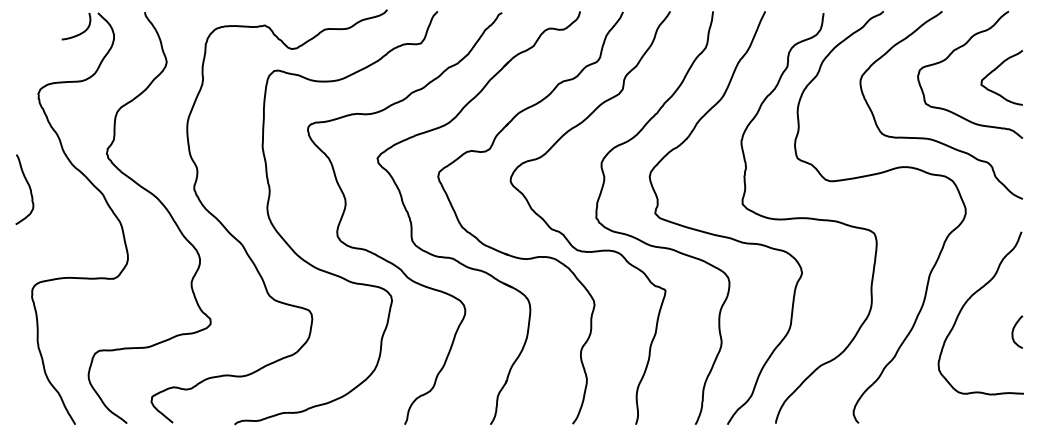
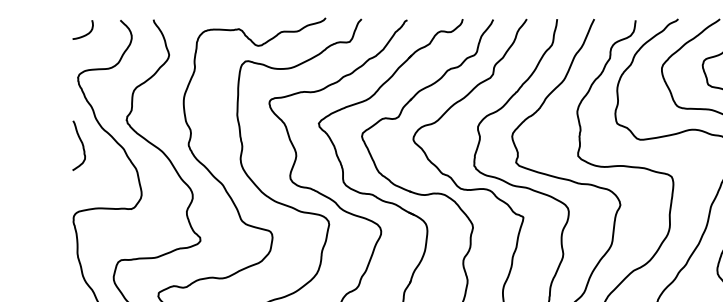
curve: (79, 33) -> (85, 34), moved
curve: (28, 186) -> (81, 143), moved

